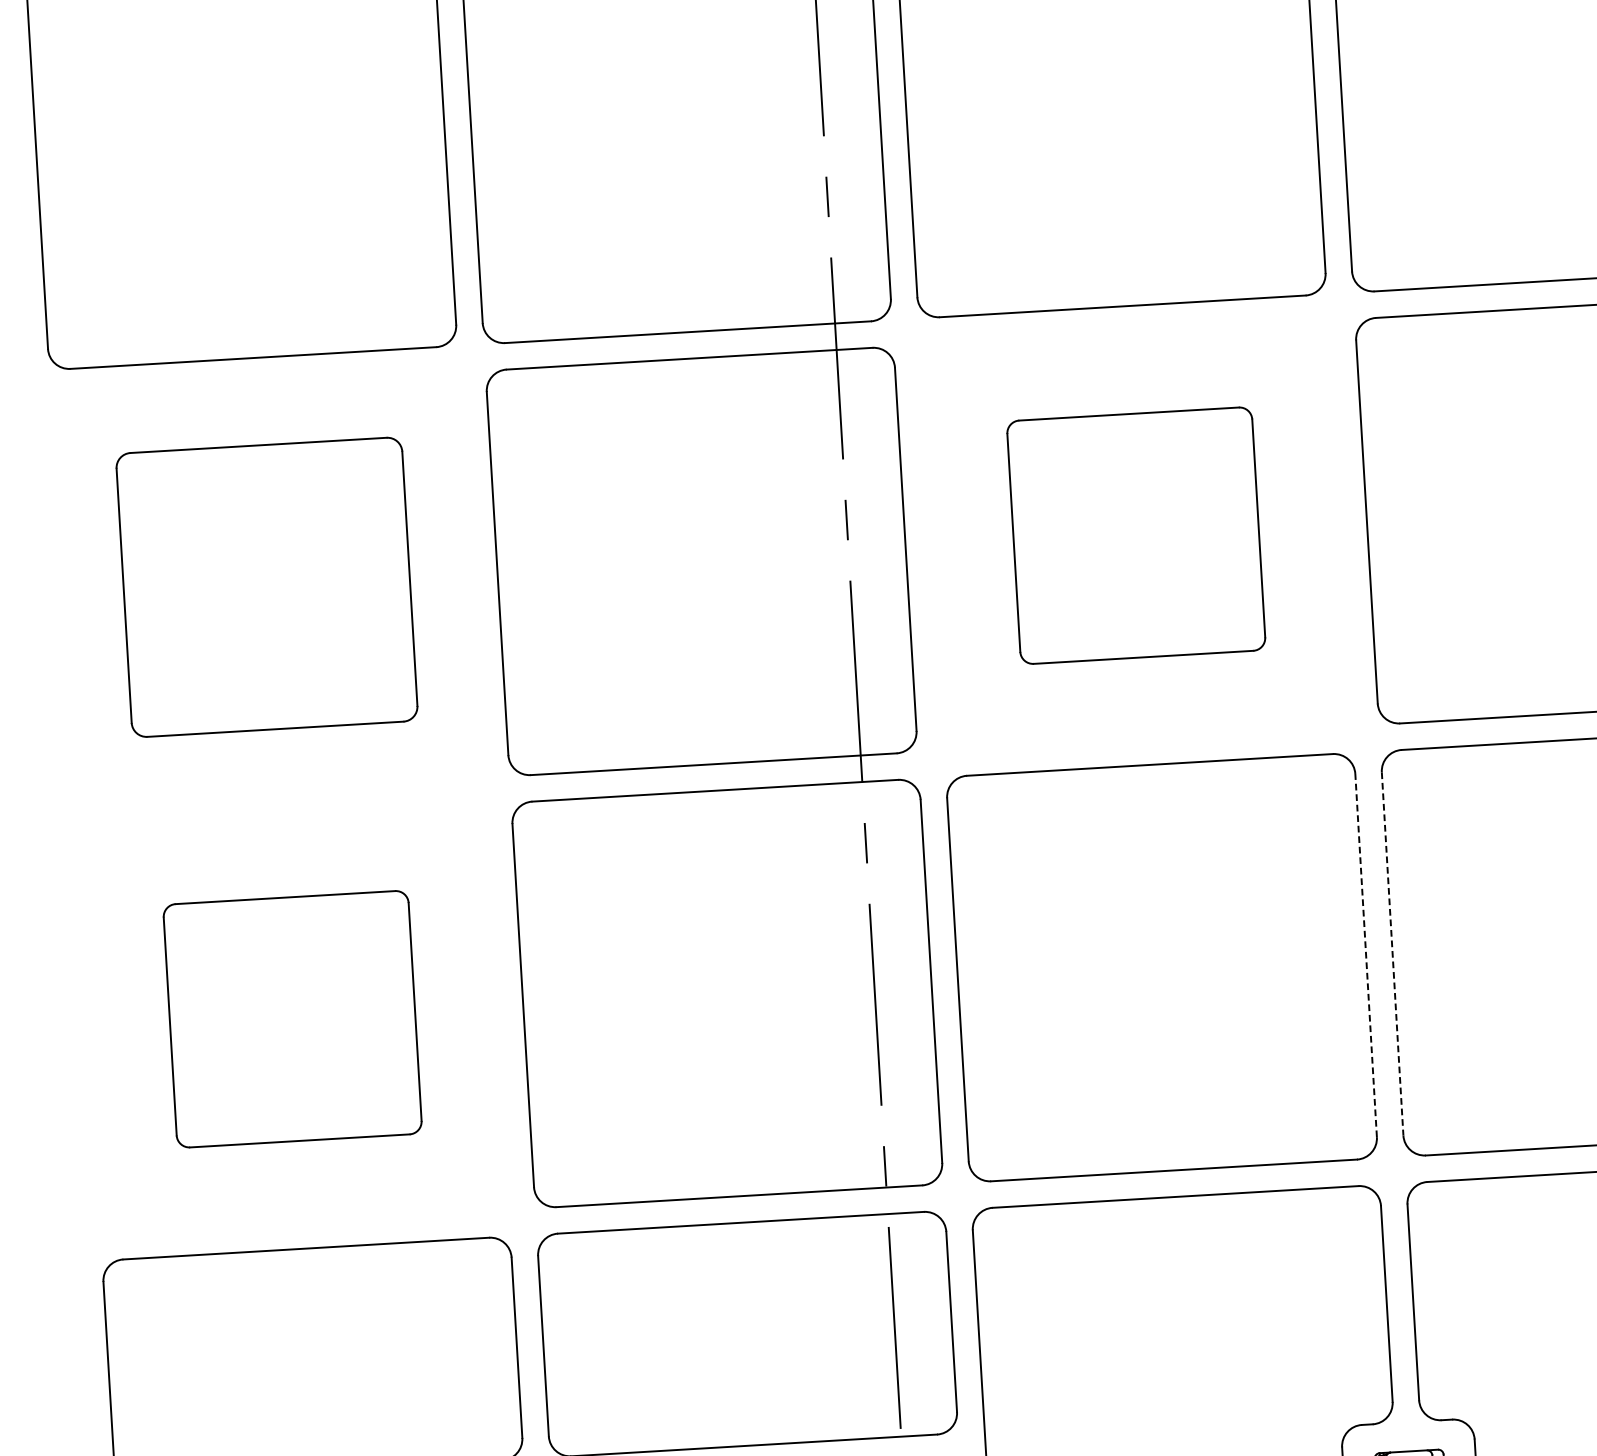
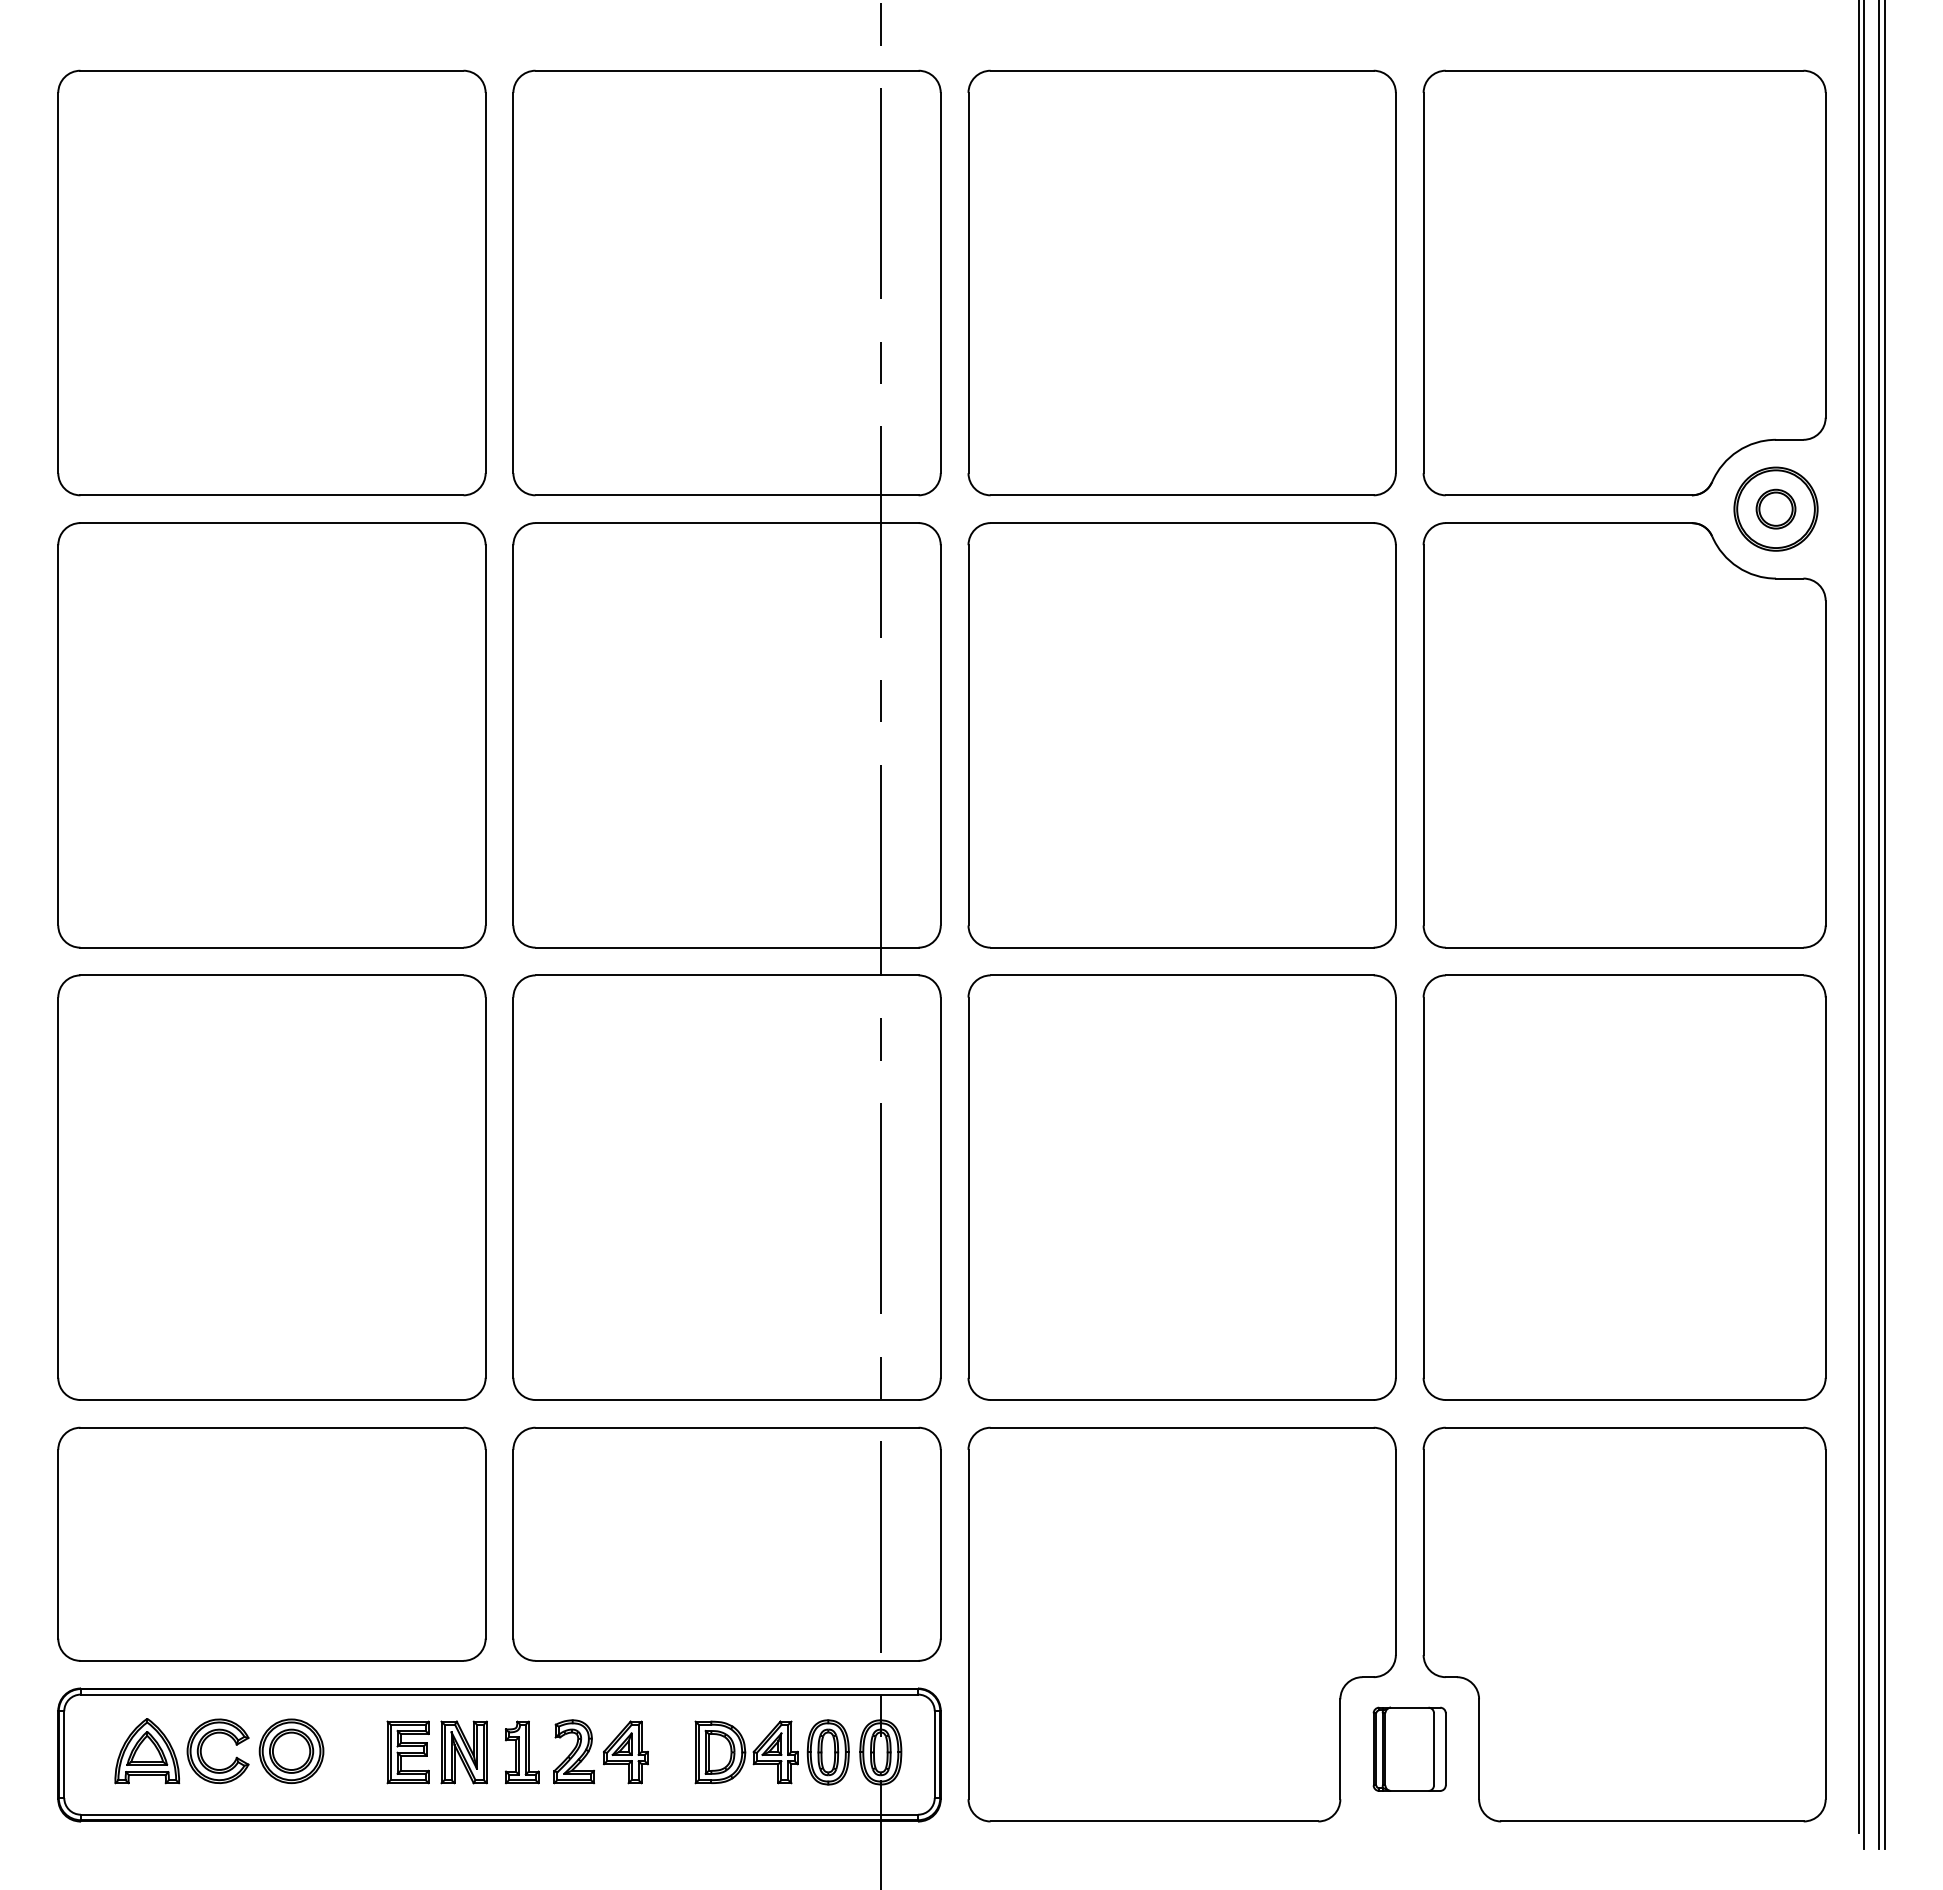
part: (1135, 535) -> (1181, 735), size x1.67
part: (266, 587) -> (271, 735), size x1.43
line: (1392, 954) -> (1423, 1188), dashed -> solid
line: (1365, 955) -> (1395, 1187), dashed -> solid
part: (292, 1019) -> (271, 1187), size x1.67

